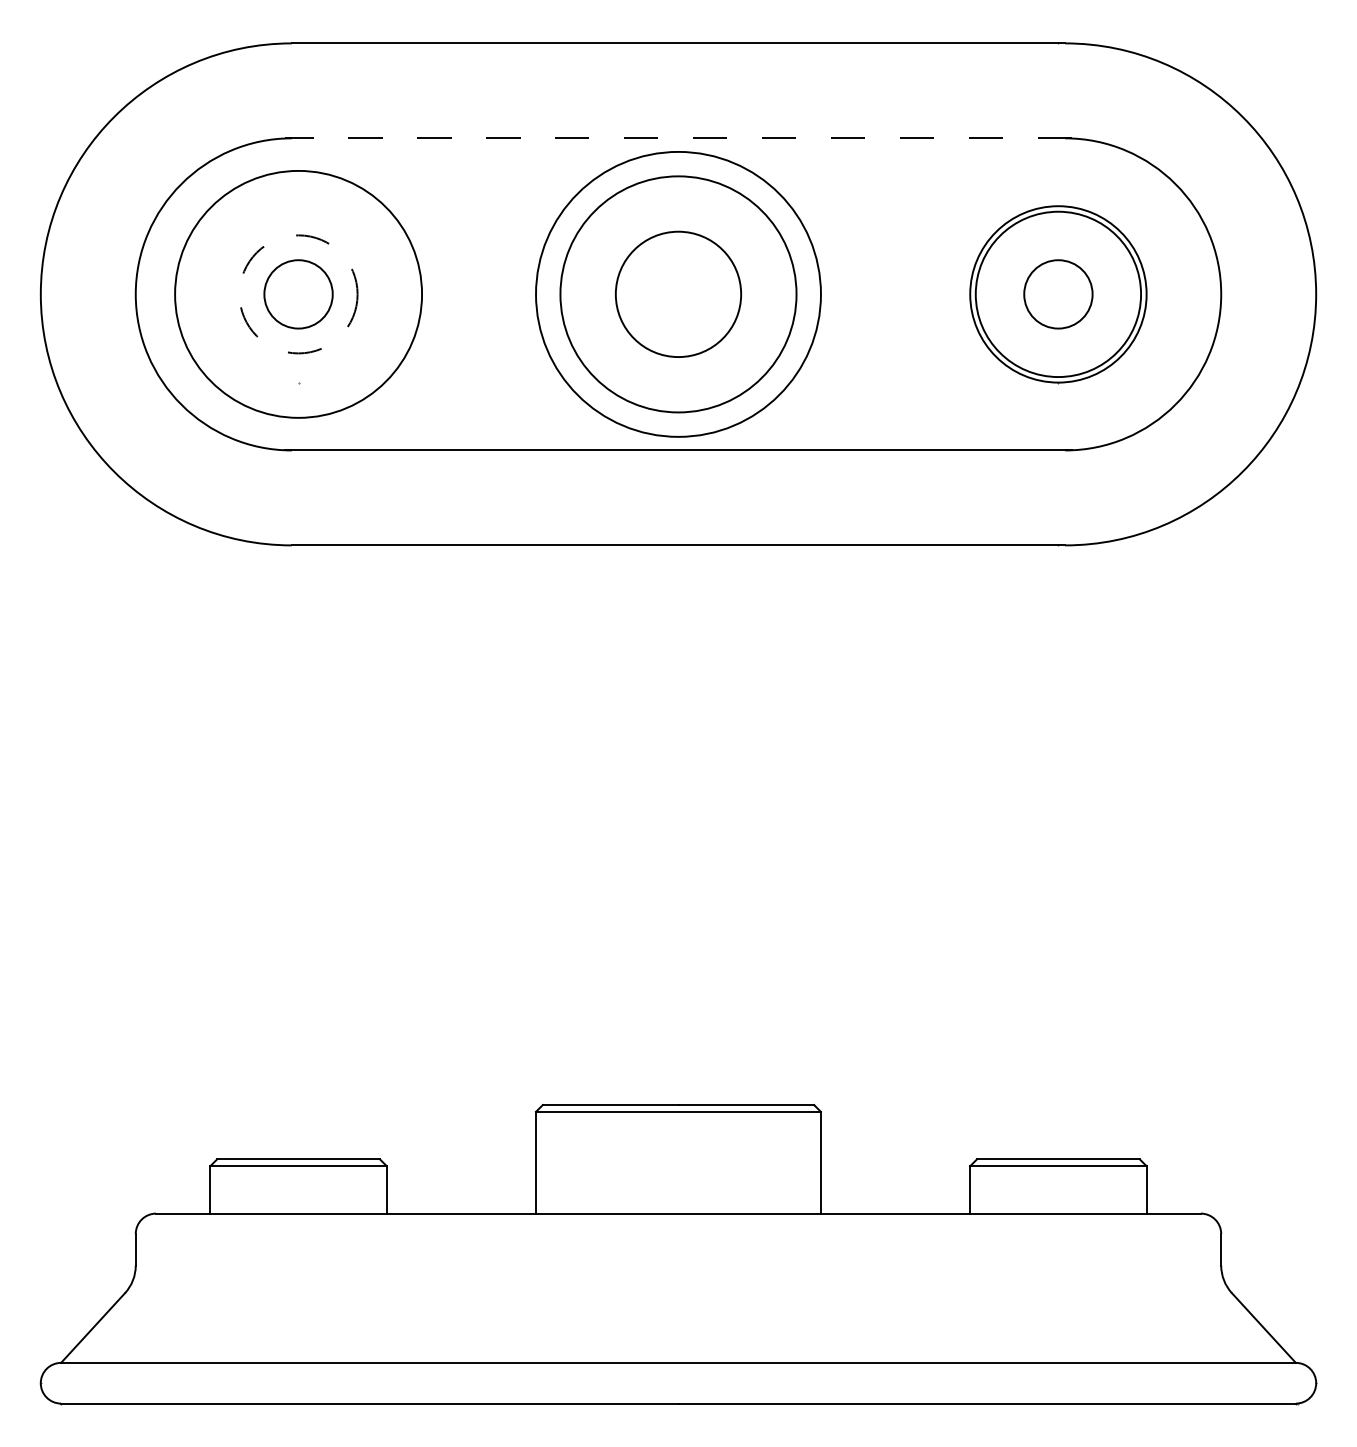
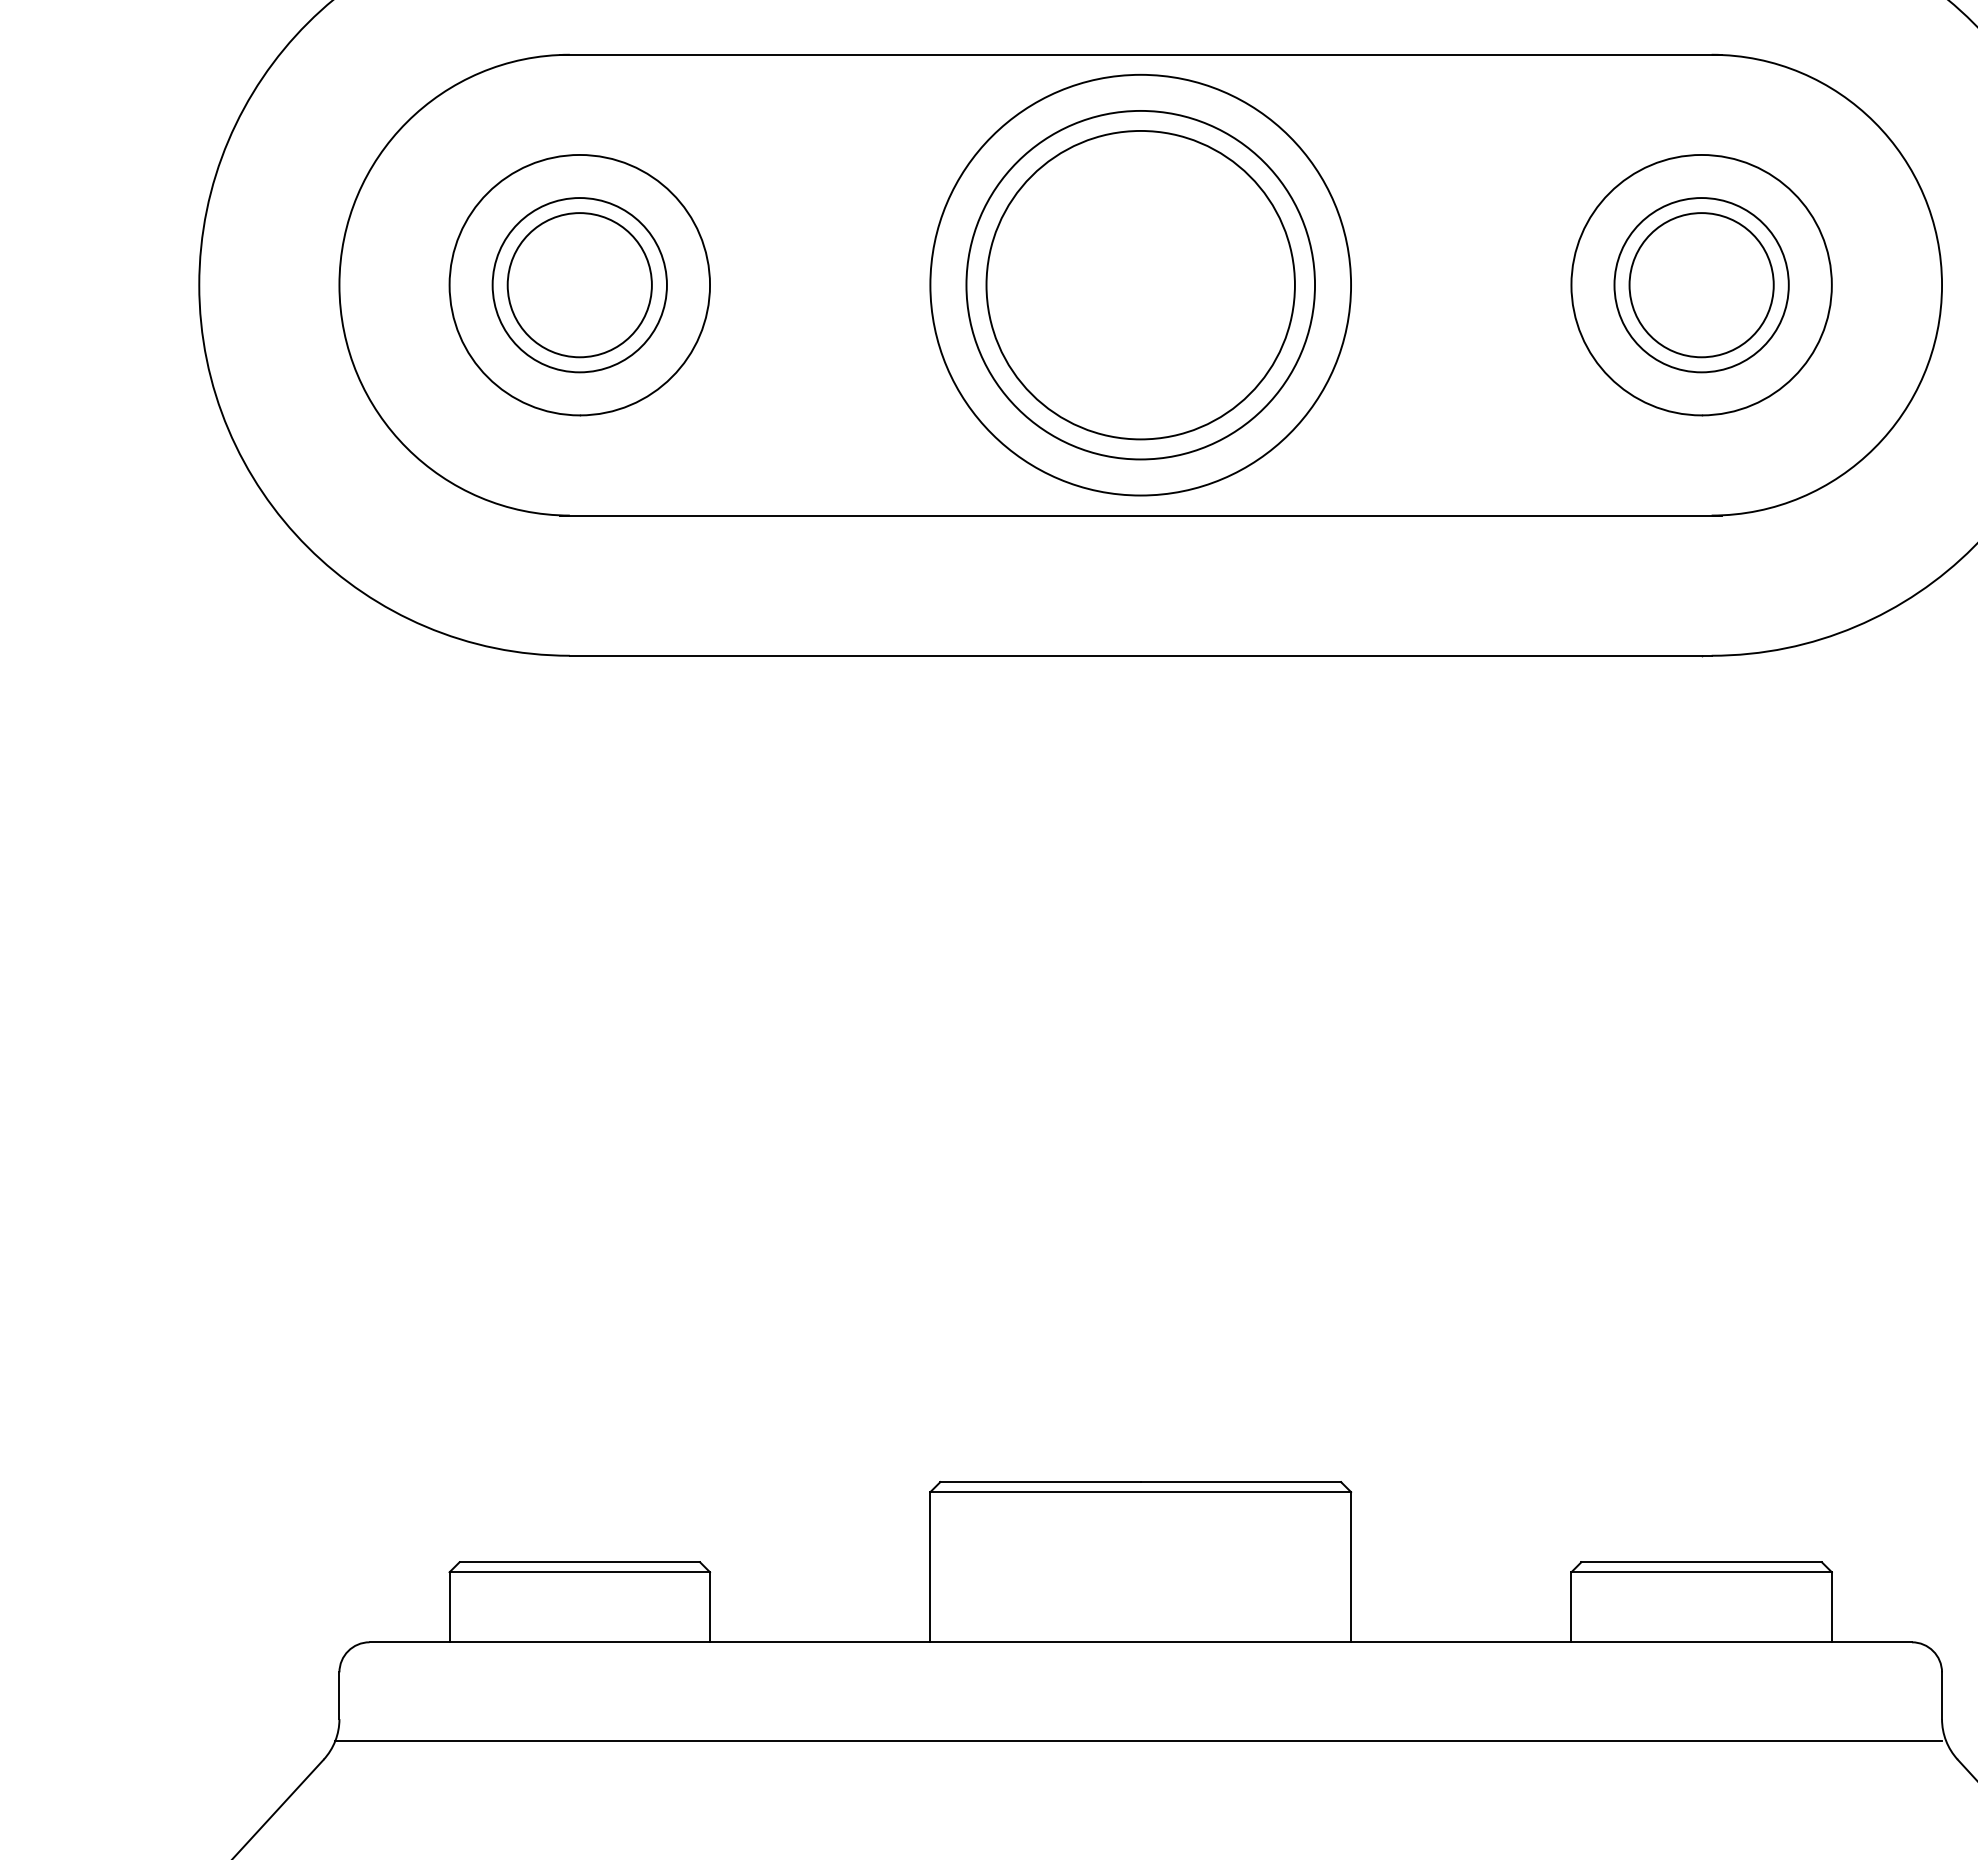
line: (678, 138) -> (1140, 55), dashed -> solid
circle: (678, 293) -> (1140, 283), size x1.67
circle: (298, 294) -> (579, 285), dashed -> solid
circle: (298, 294) -> (579, 285), size x0.71
circle: (298, 294) -> (579, 285), size x1.43
circle: (1058, 294) -> (1701, 285), size x0.71
circle: (1058, 294) -> (1701, 285), size x1.43
line: (677, 1280) -> (1139, 1741), added

